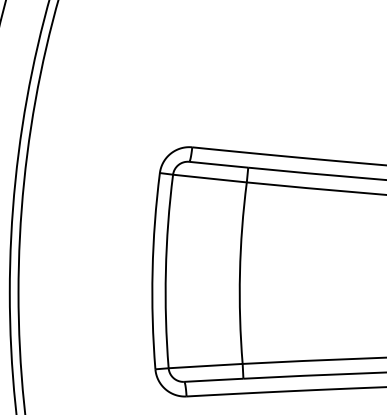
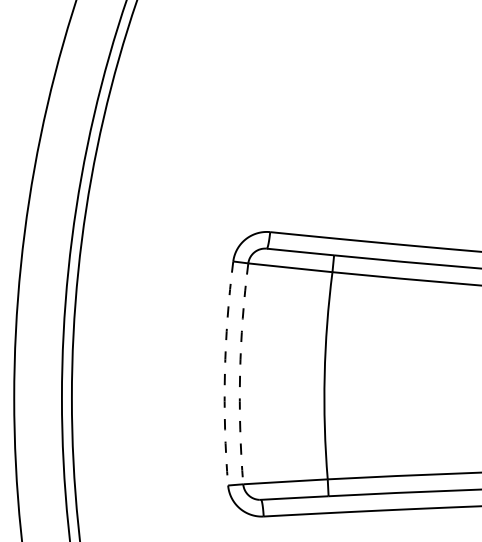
arc: (152, 271) -> (224, 373), solid -> dashed
arc: (166, 271) -> (240, 373), solid -> dashed

